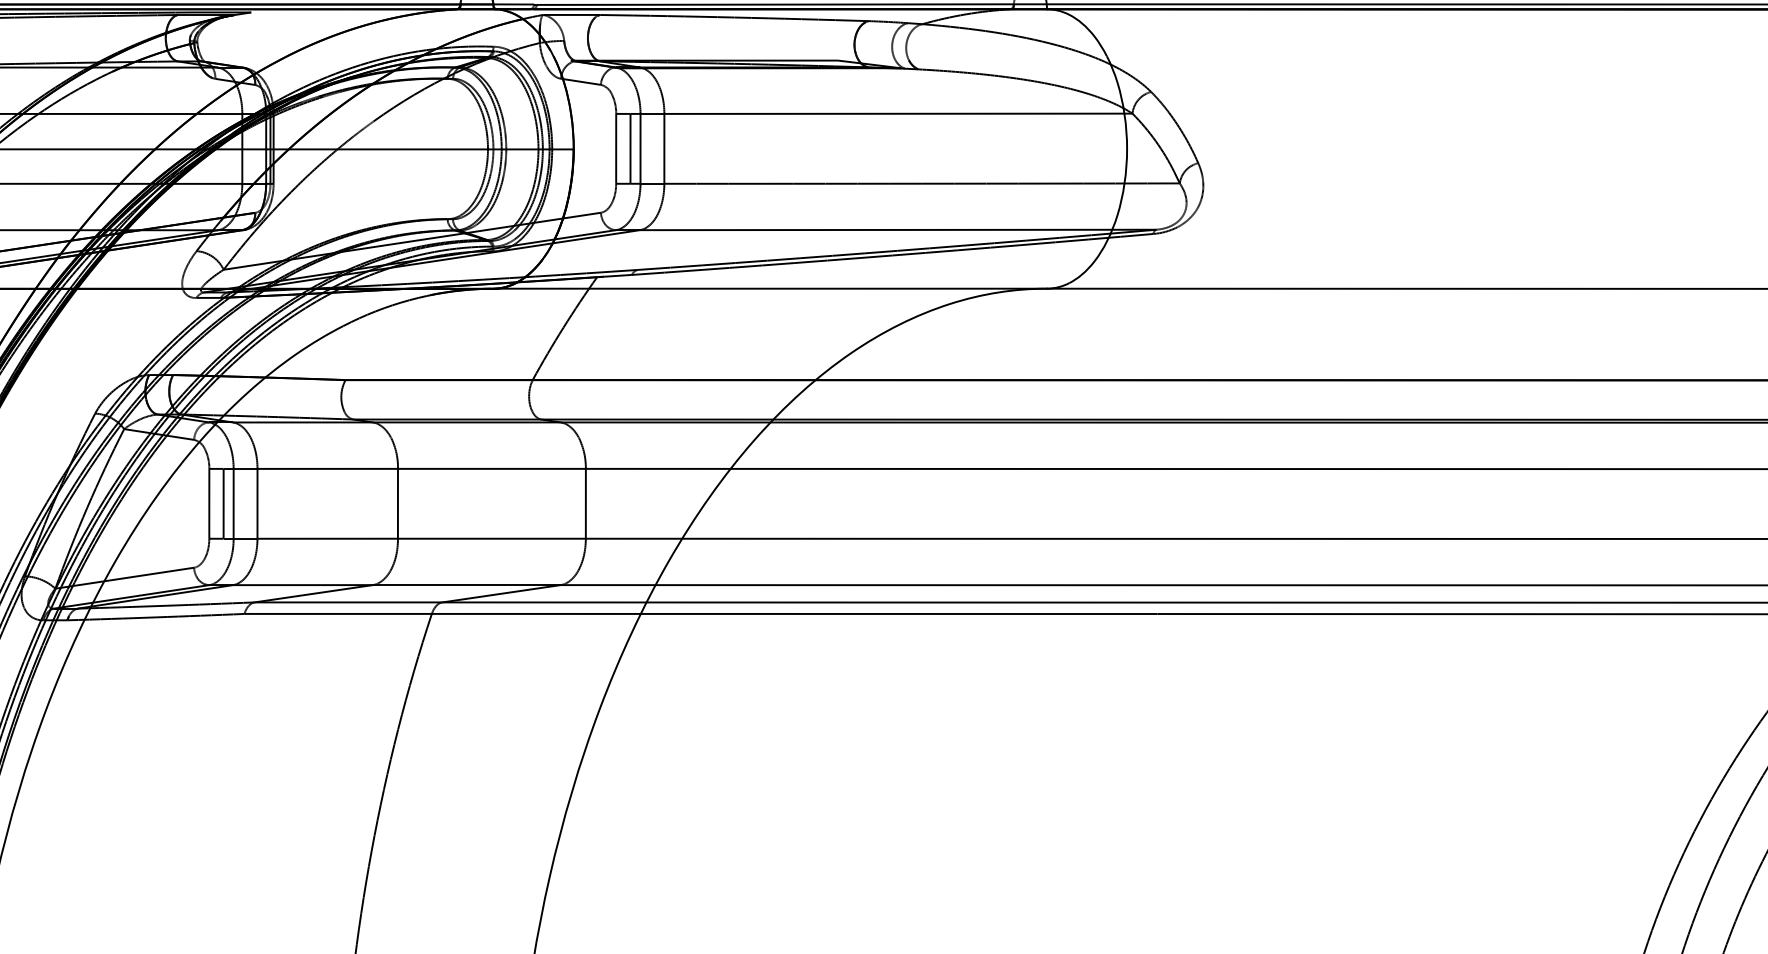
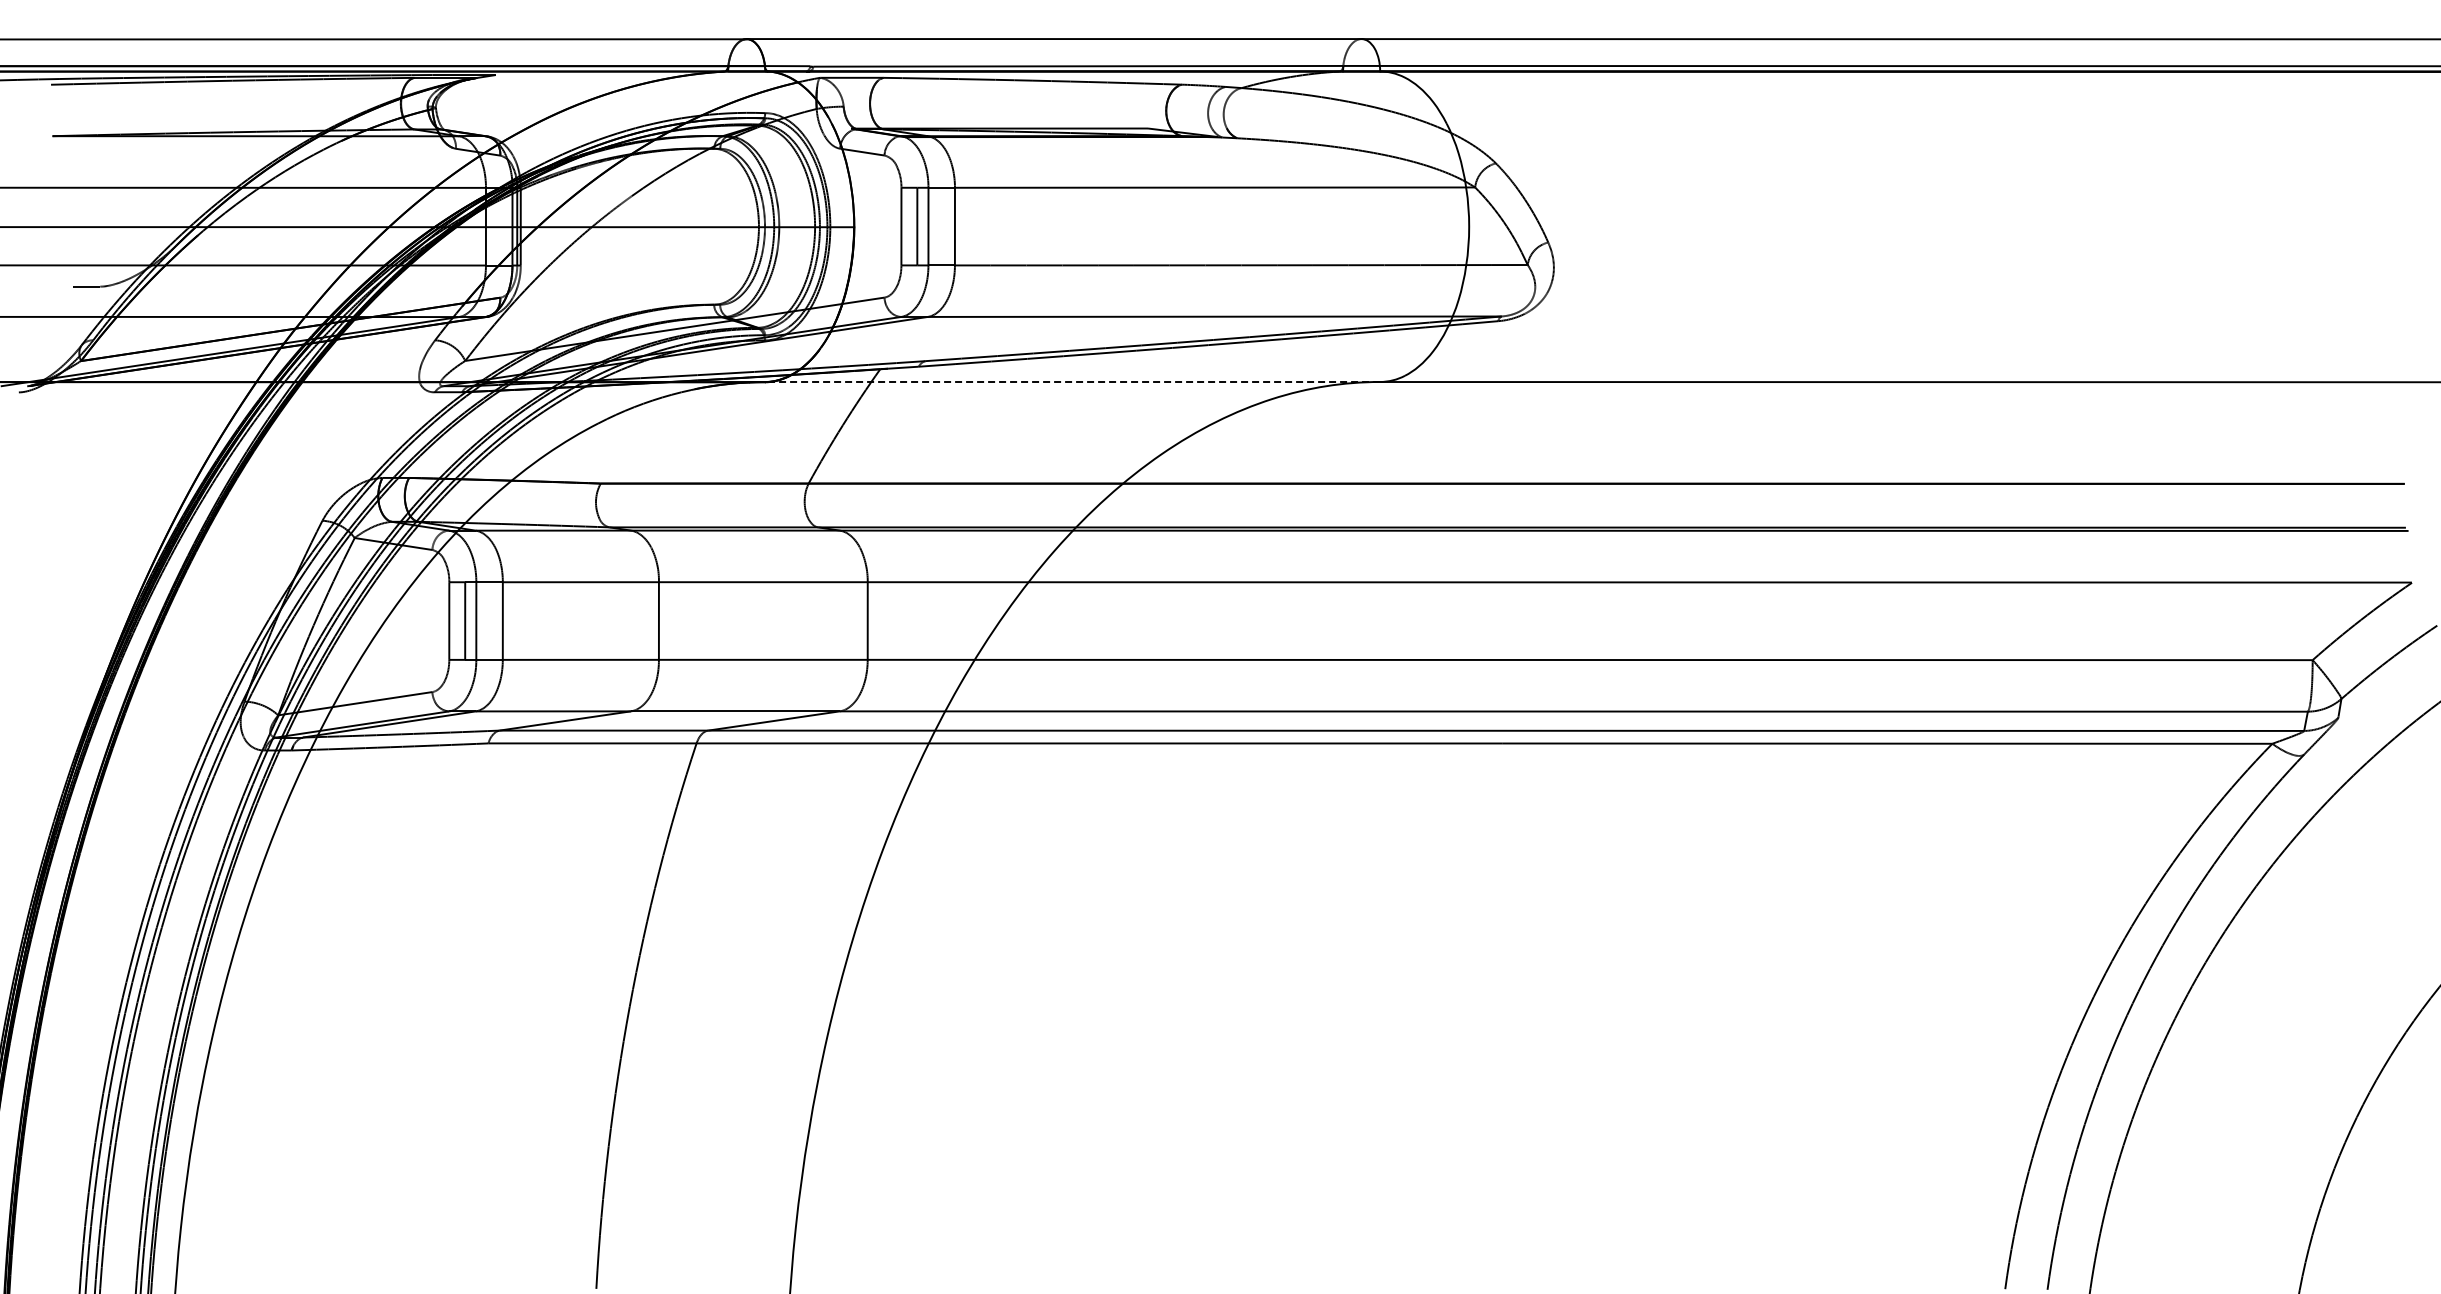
line: (770, 289) -> (1072, 382), solid -> dashed

